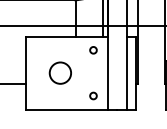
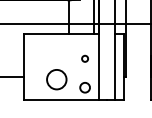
circle: (93, 50) -> (85, 59), moved
circle: (59, 72) -> (55, 79), moved
circle: (93, 95) -> (85, 87), size x1.6

